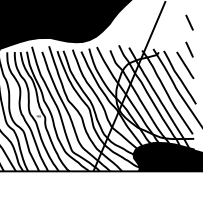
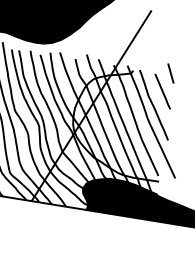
line: (189, 22) -> (176, 40), removed

